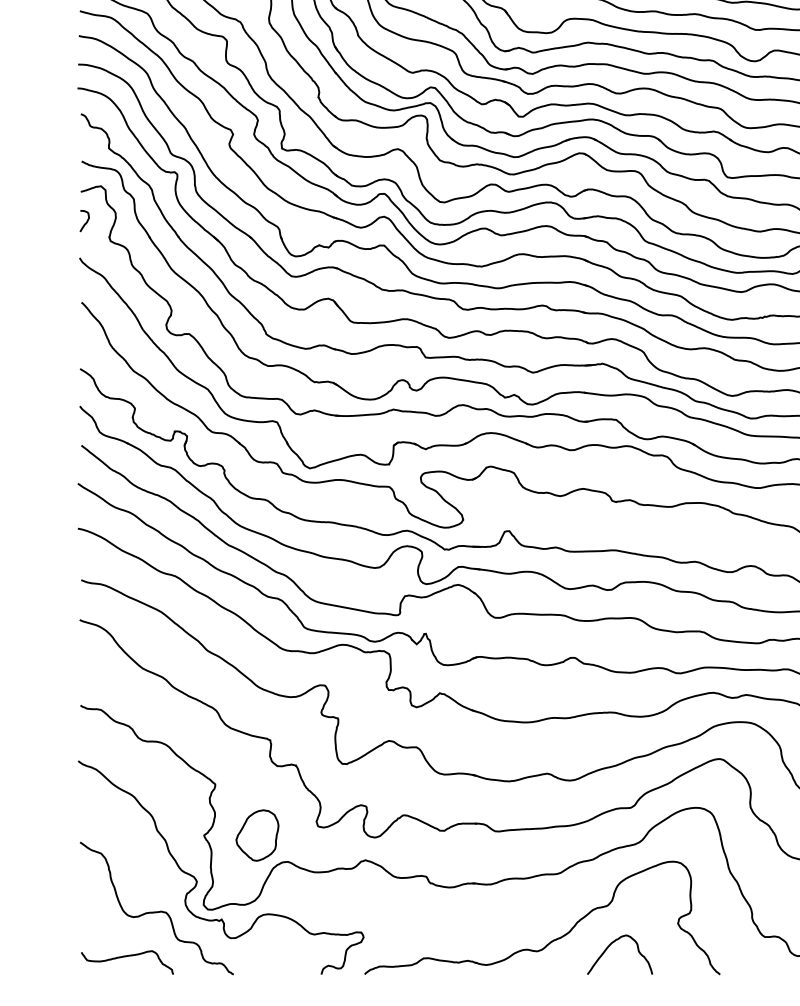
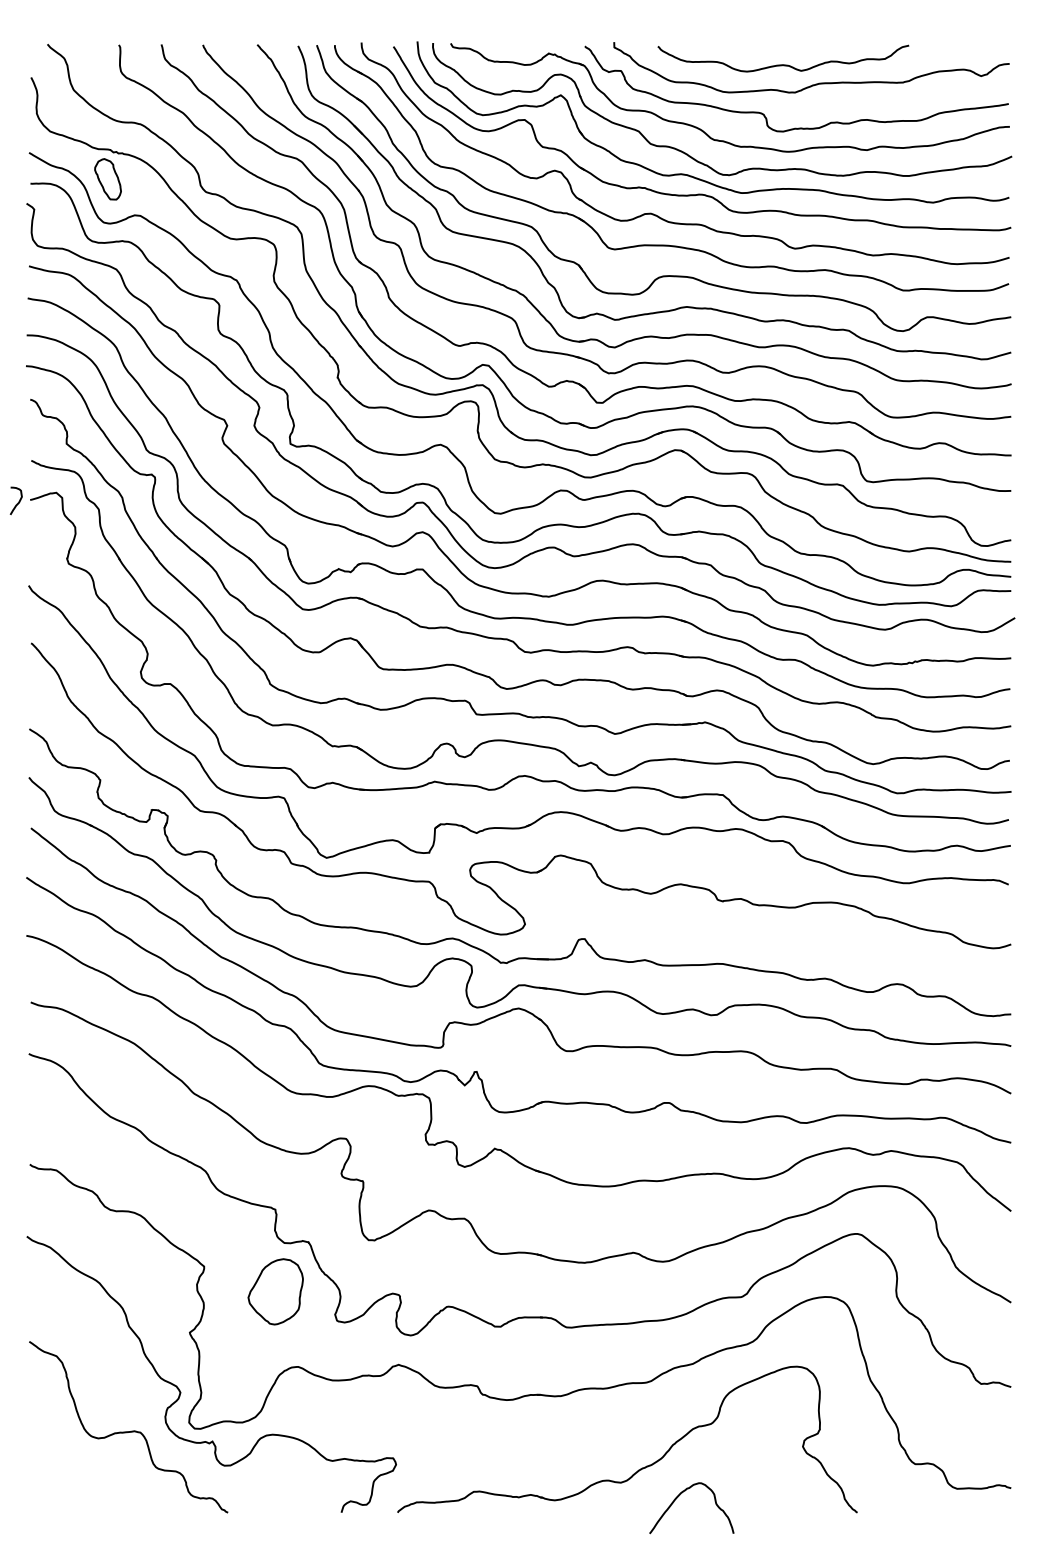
curve: (85, 222) -> (17, 502), moved
part: (257, 835) -> (275, 1291), moved
curve: (610, 945) -> (679, 1496), moved
curve: (125, 957) -> (87, 1490), removed

